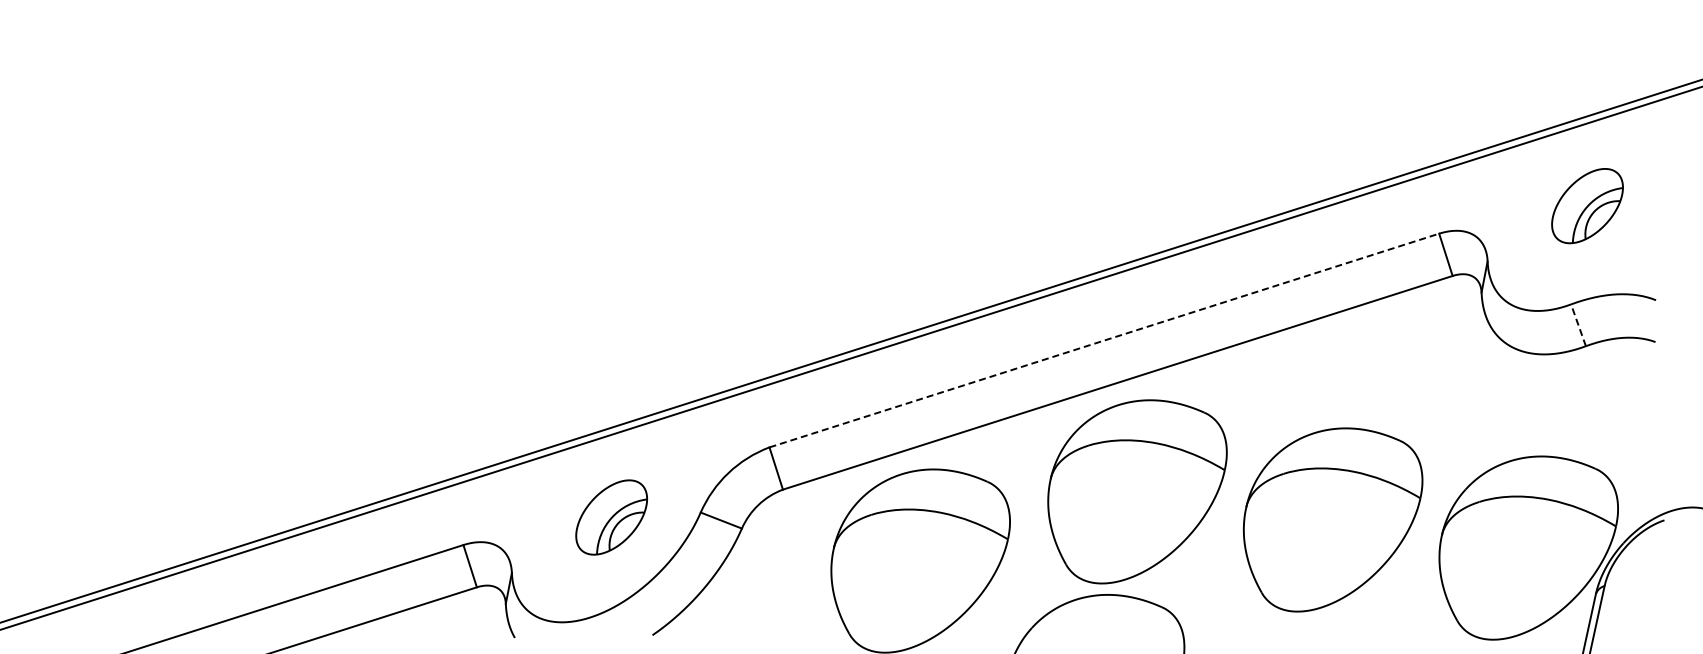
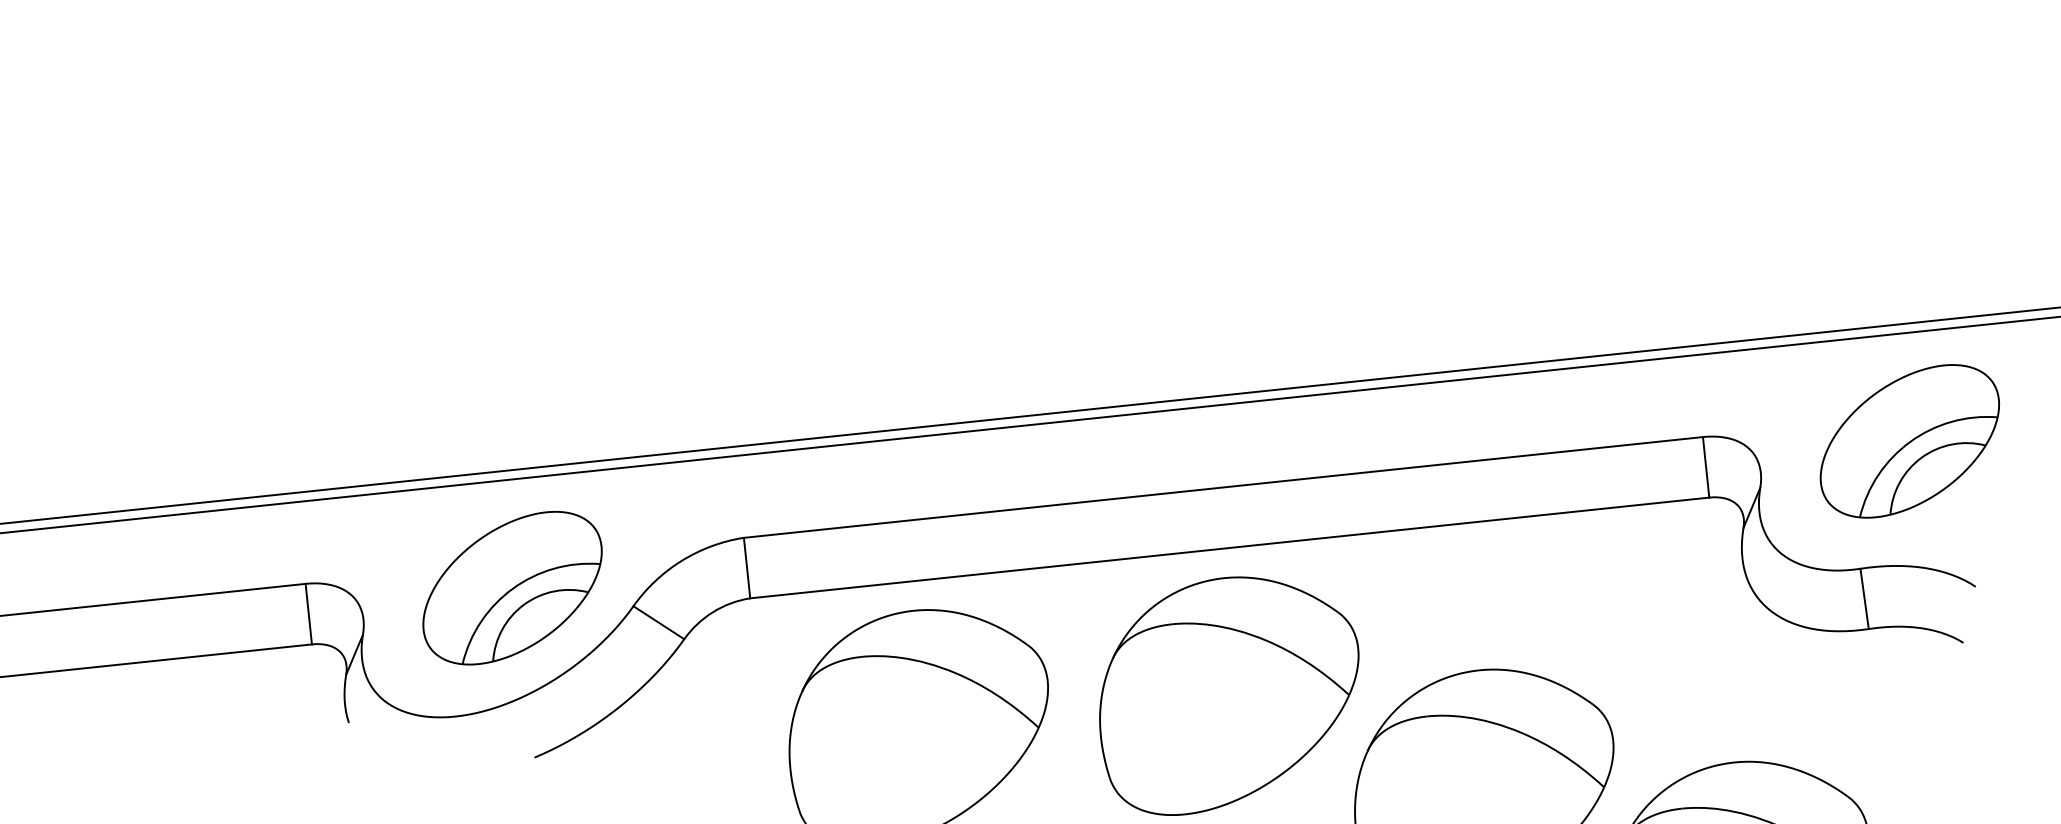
part: (1587, 205) -> (1910, 440), size x1.67
line: (1578, 324) -> (1864, 597), dashed -> solid
line: (1104, 340) -> (1223, 487), dashed -> solid
part: (611, 517) -> (512, 588), size x1.67

